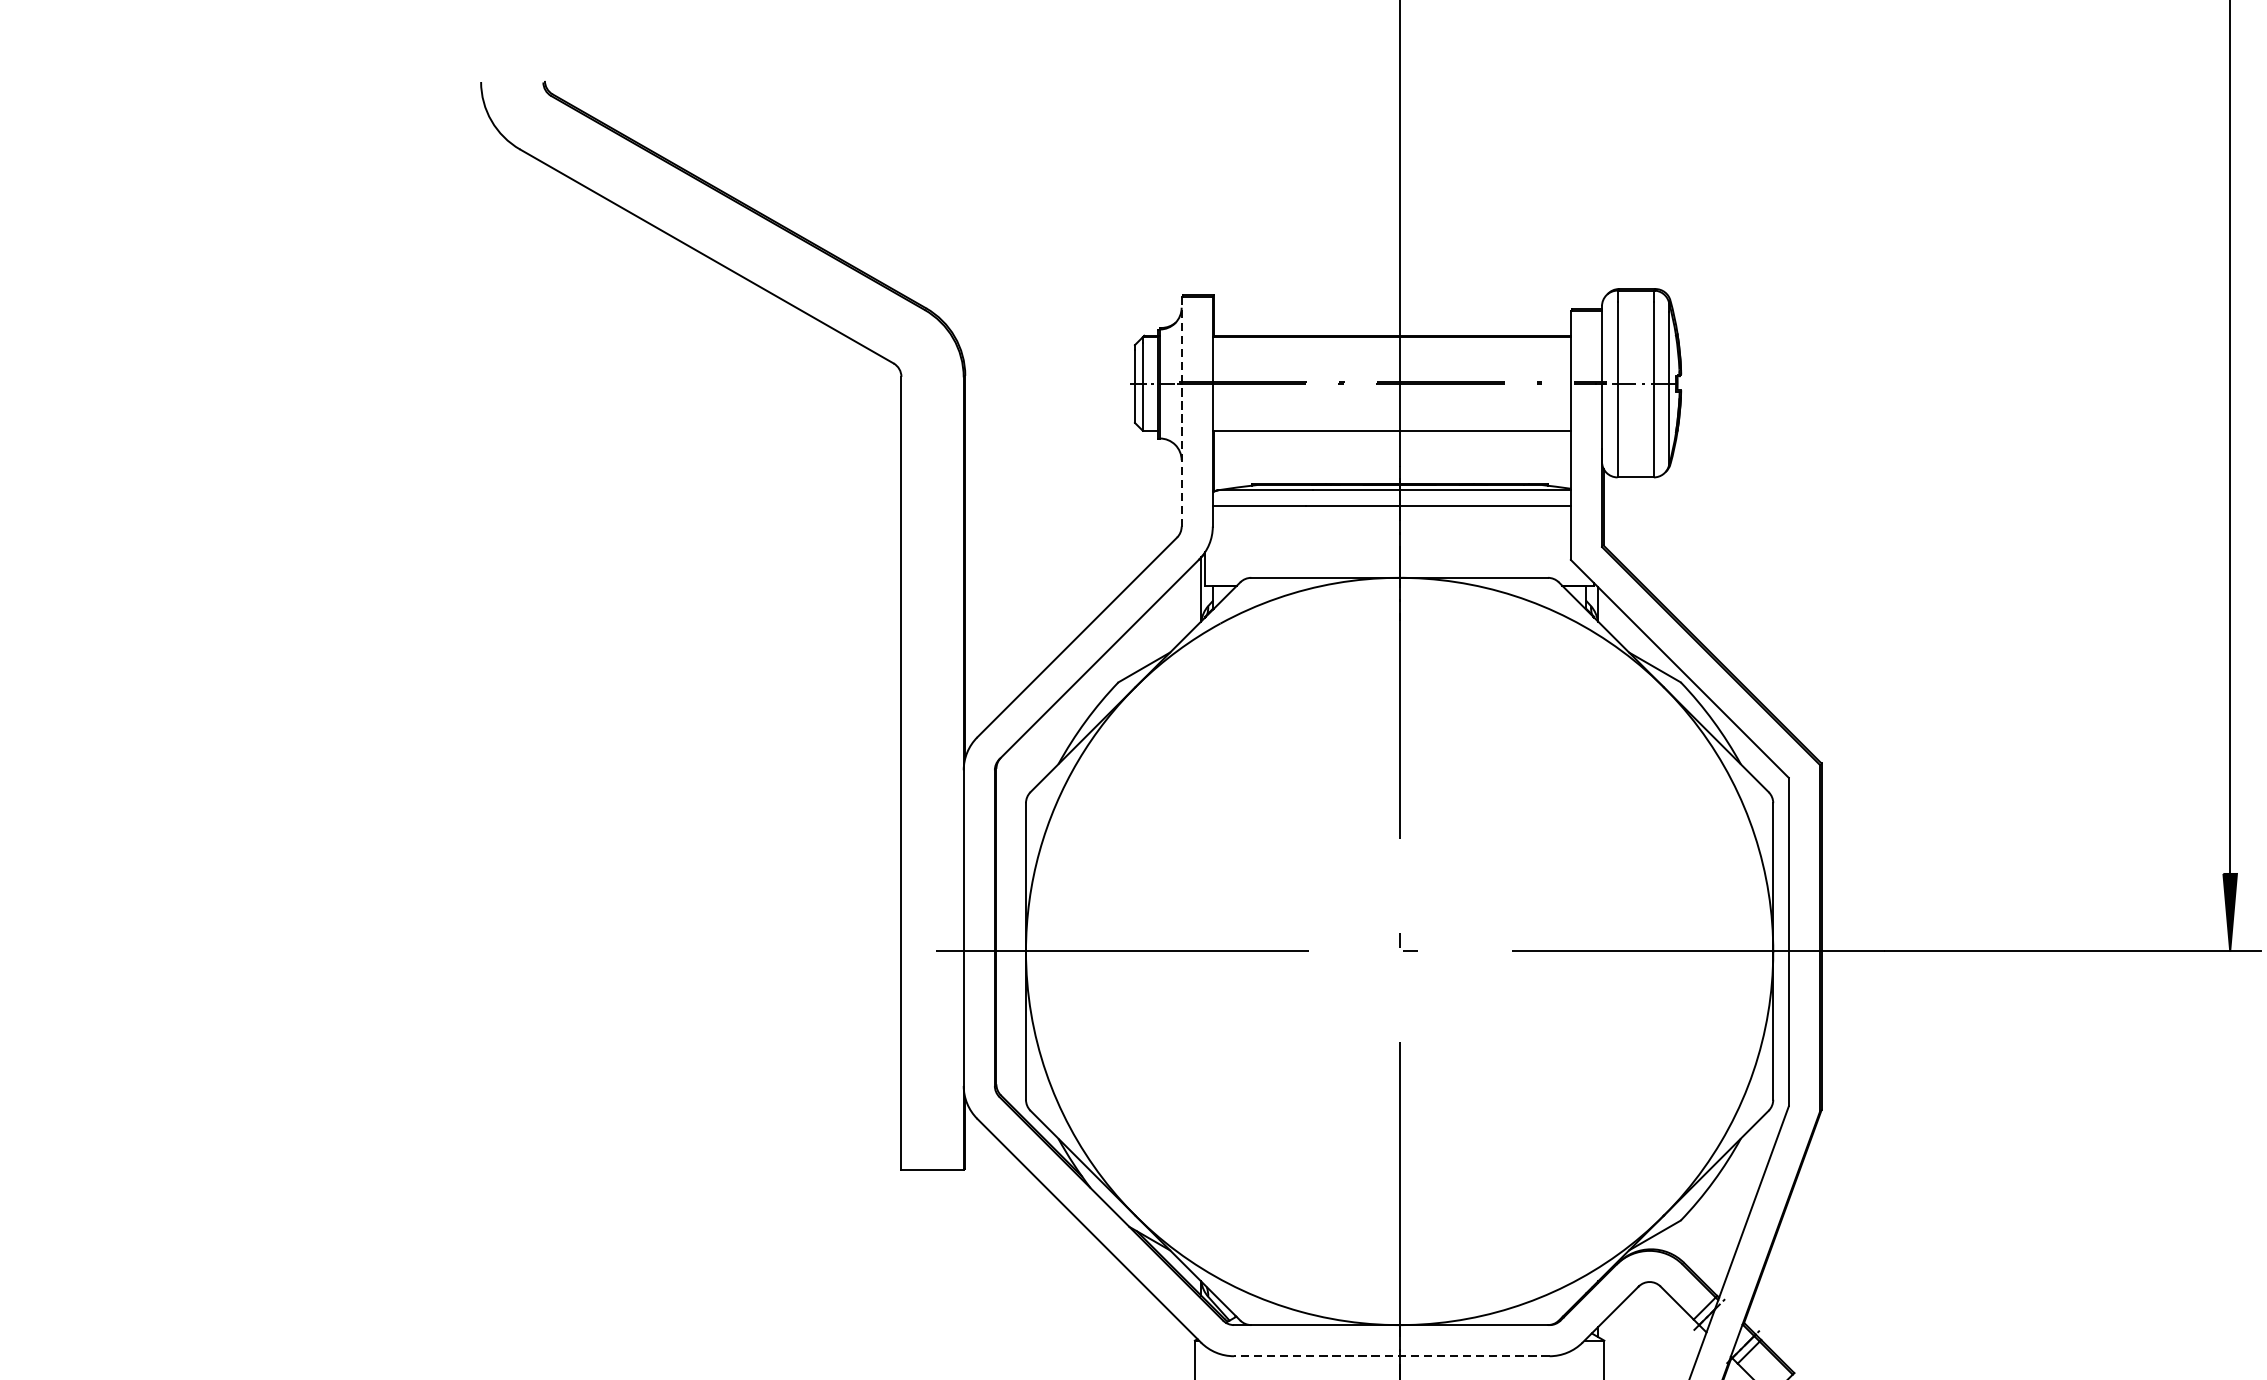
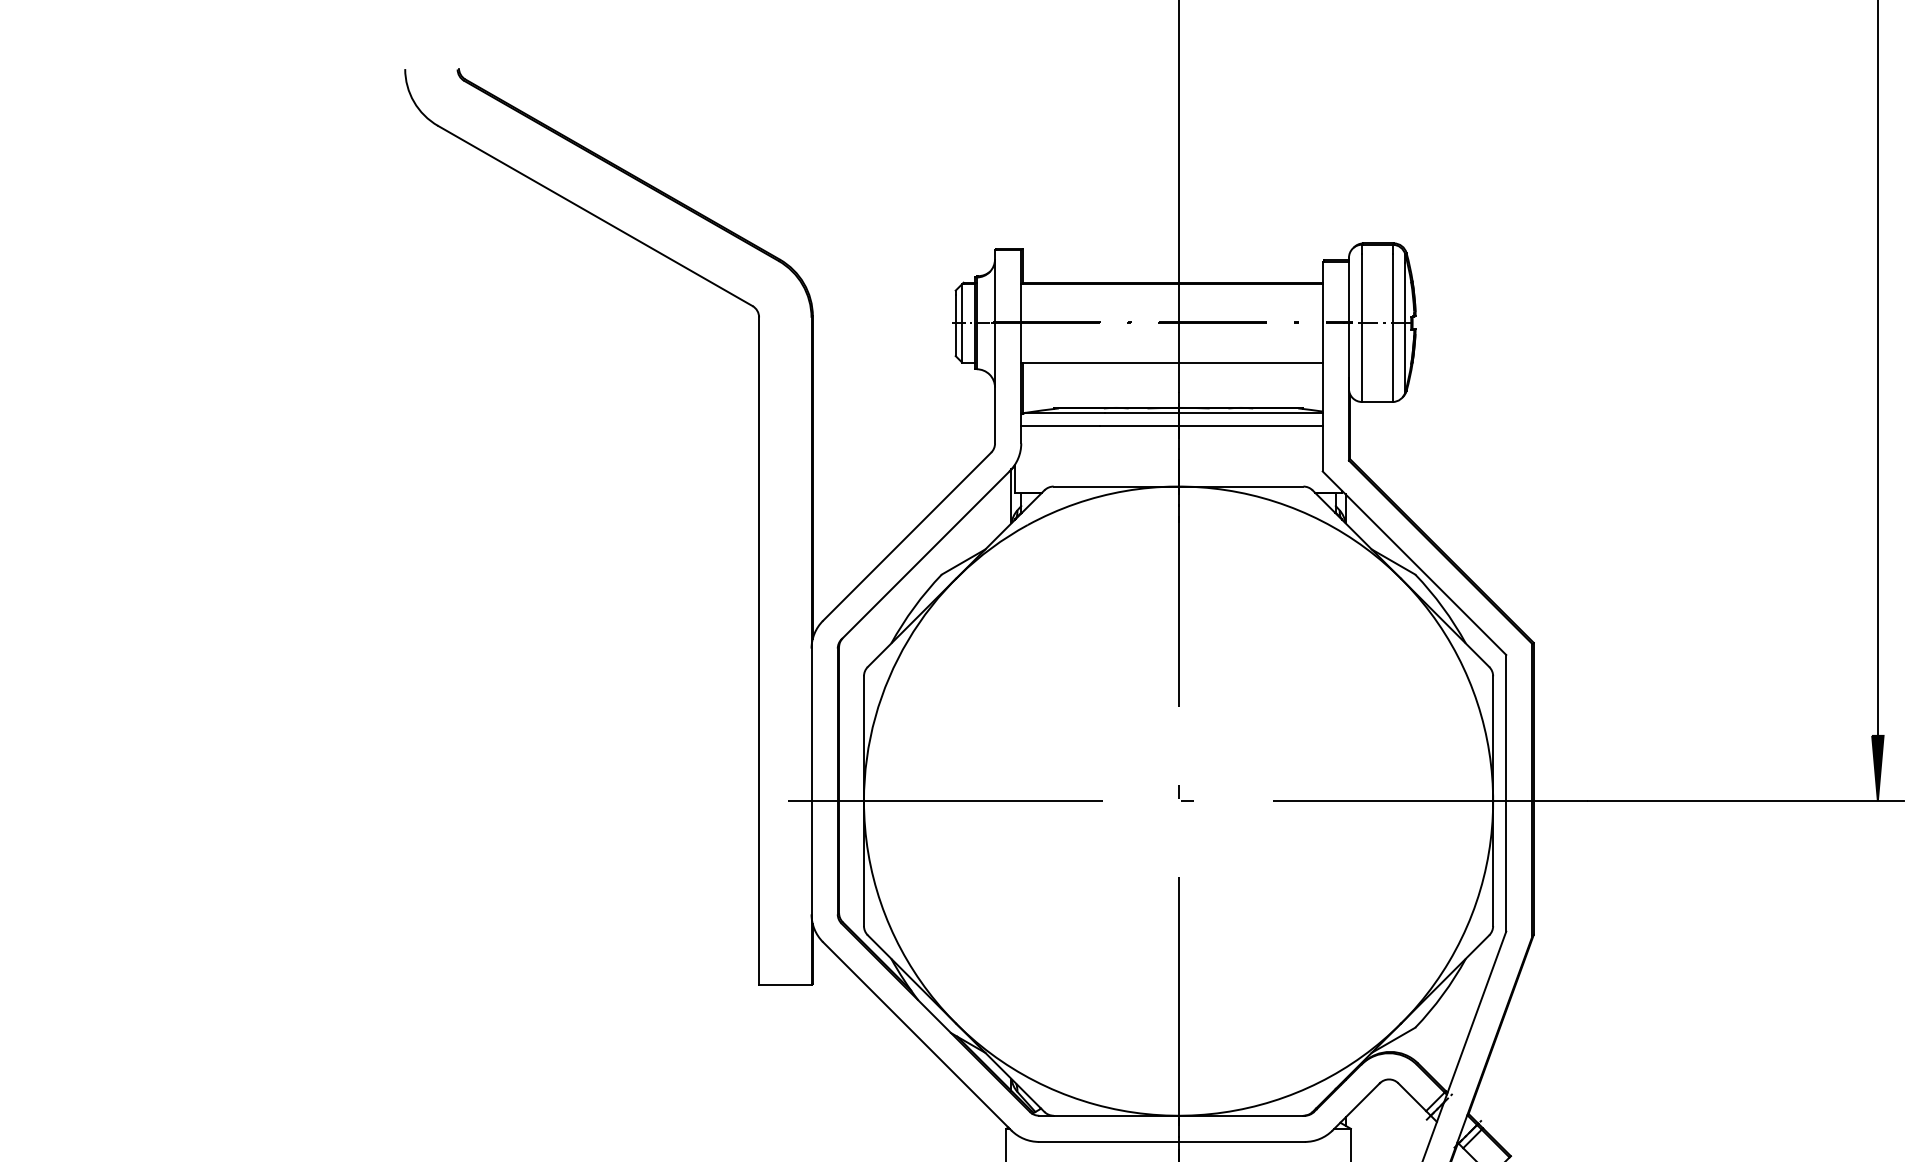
line: (1182, 411) -> (995, 346), dashed -> solid
line: (1392, 1355) -> (1172, 1141), dashed -> solid

